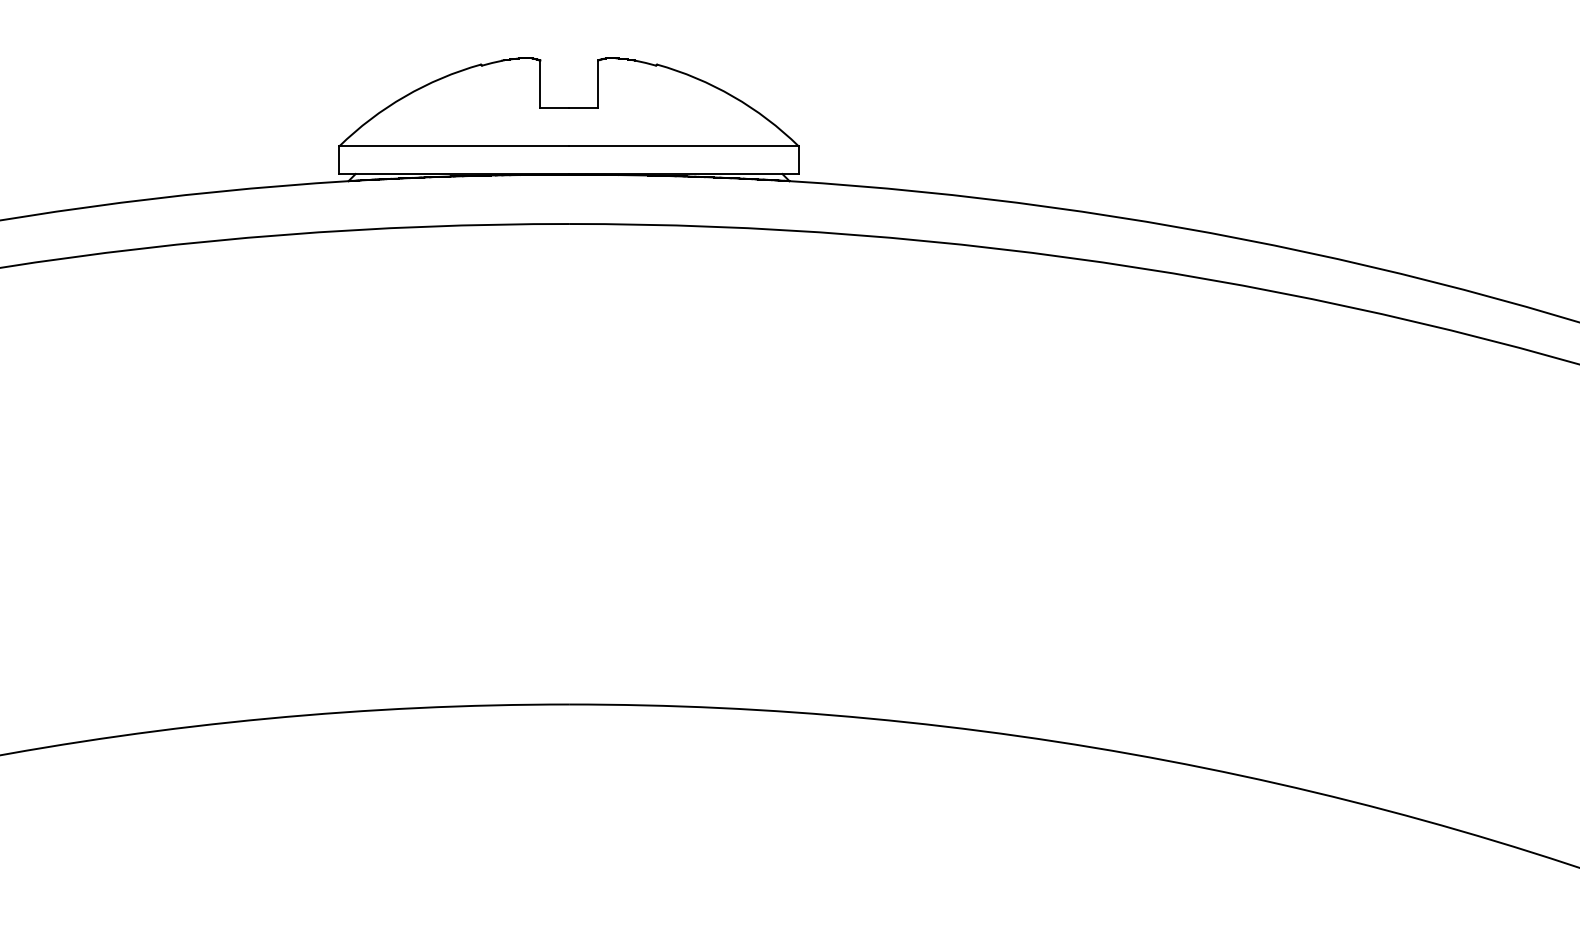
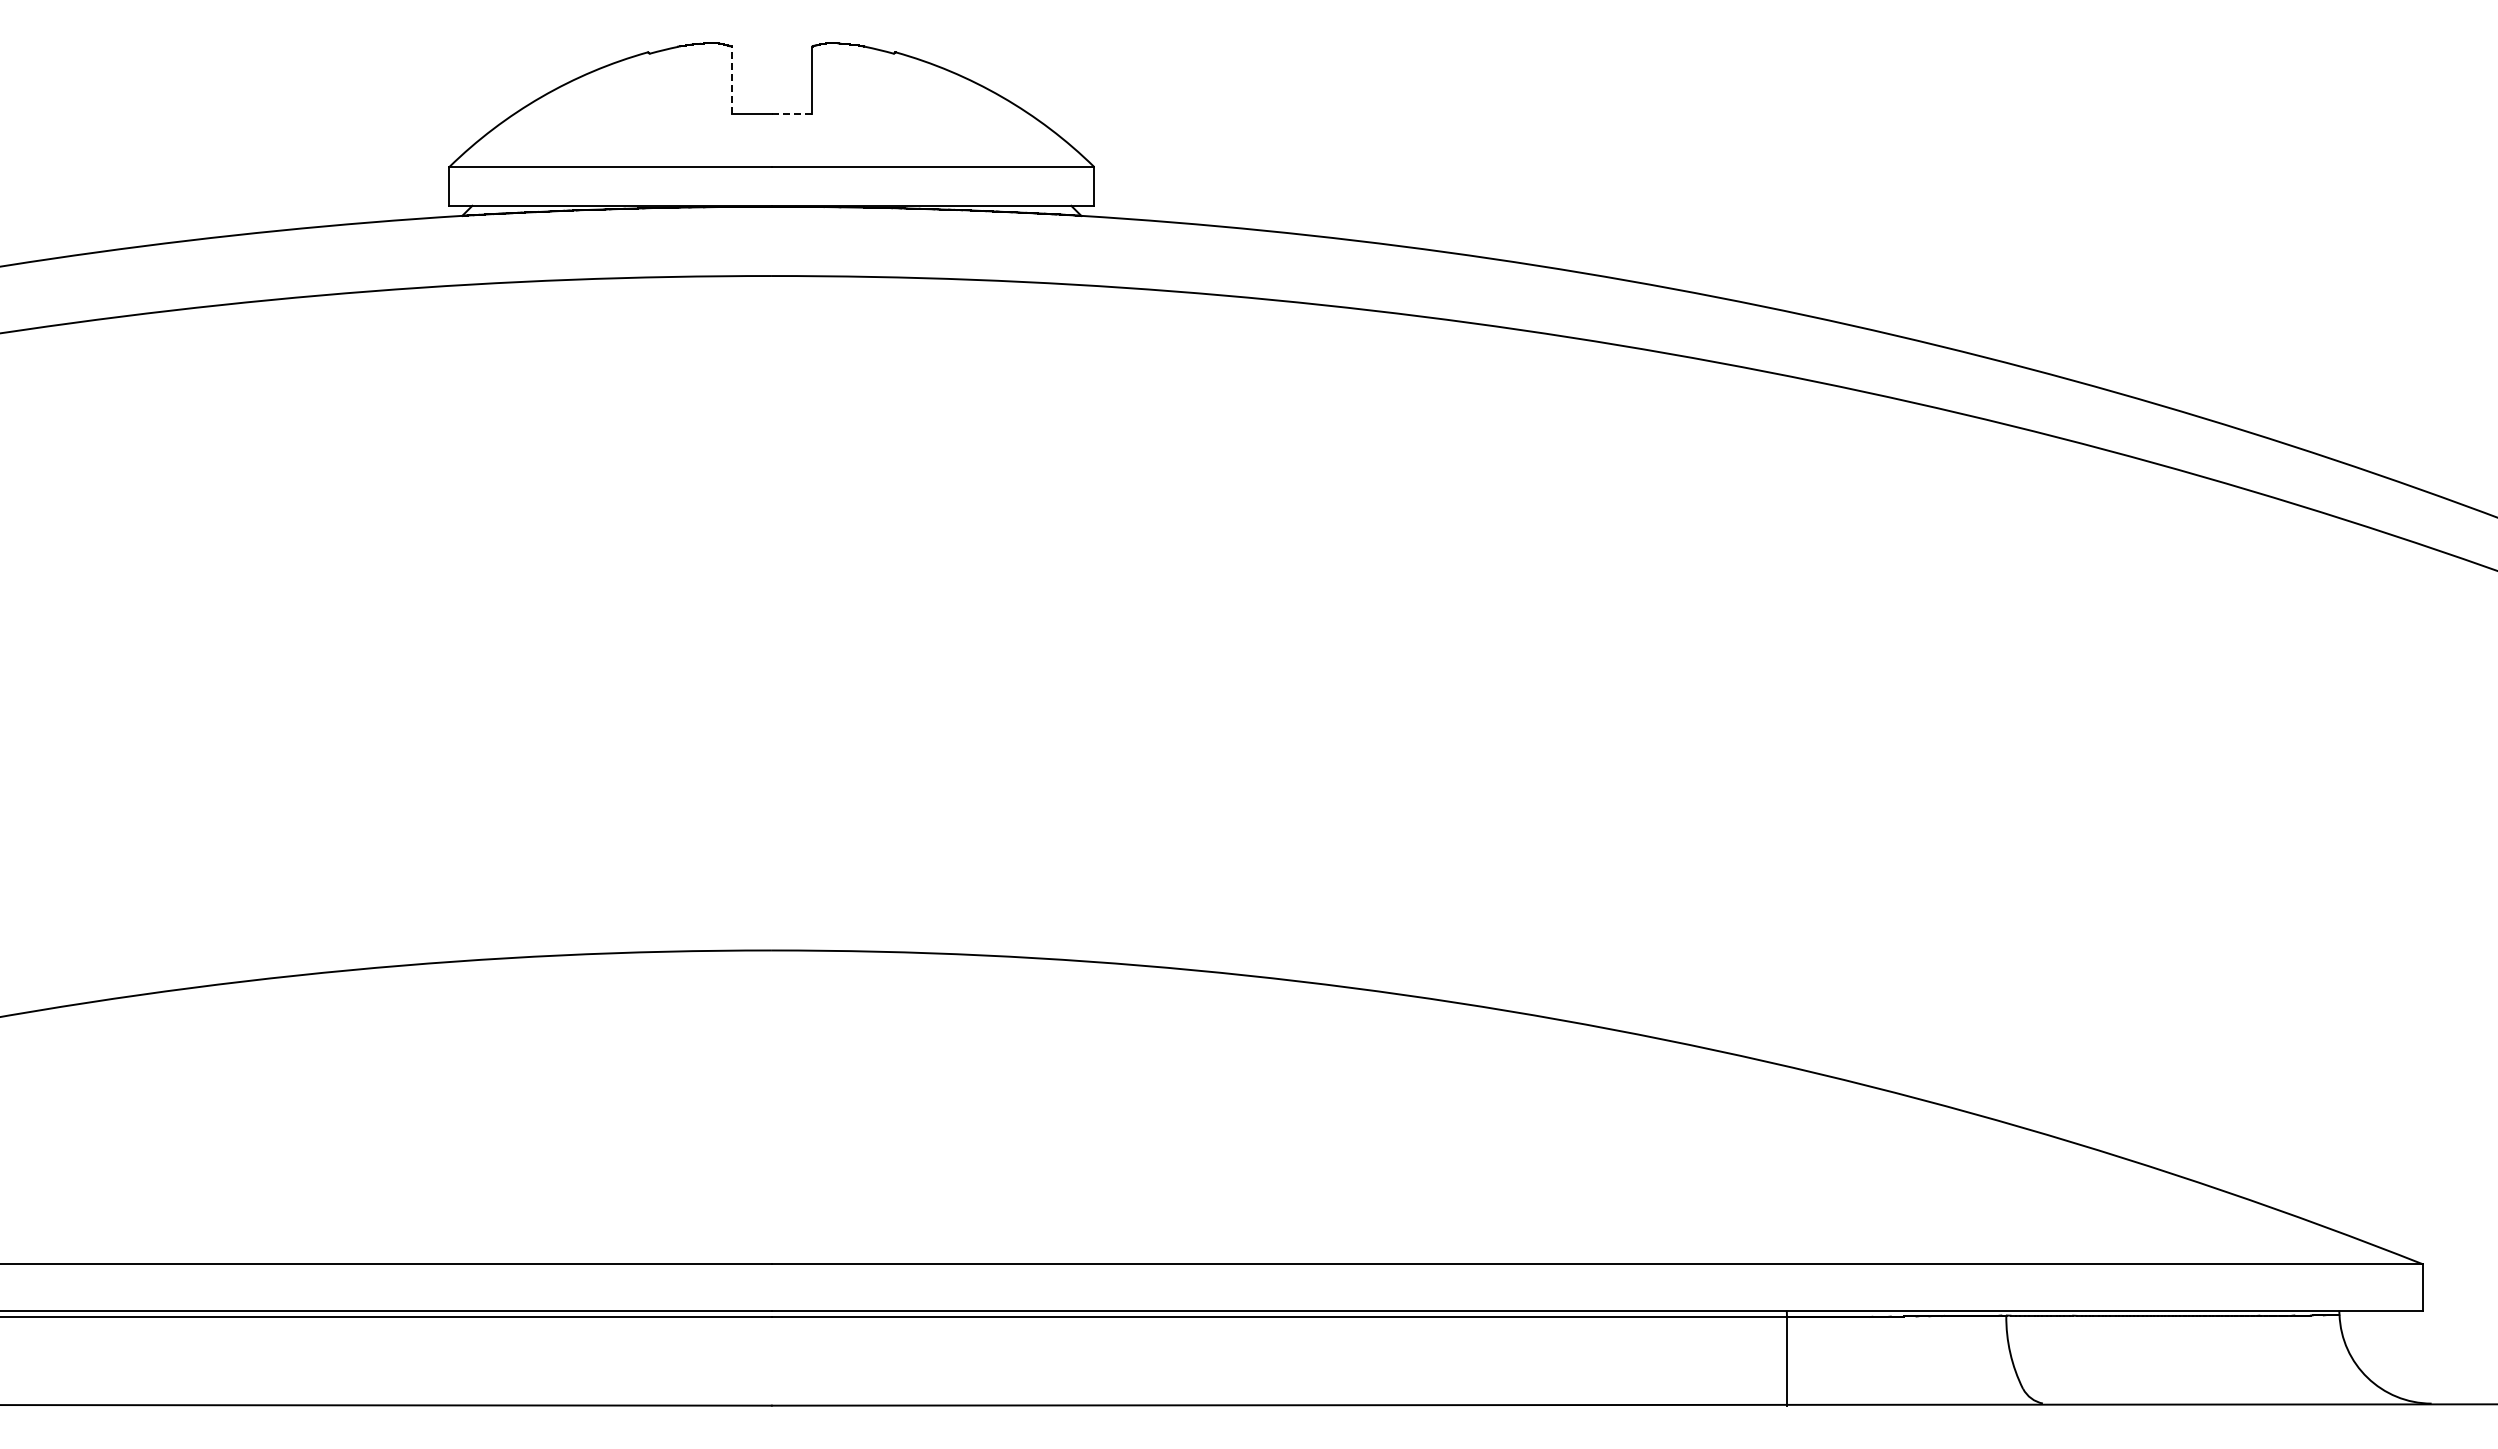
line: (540, 84) -> (731, 80), solid -> dashed
line: (583, 108) -> (792, 113), solid -> dashed

